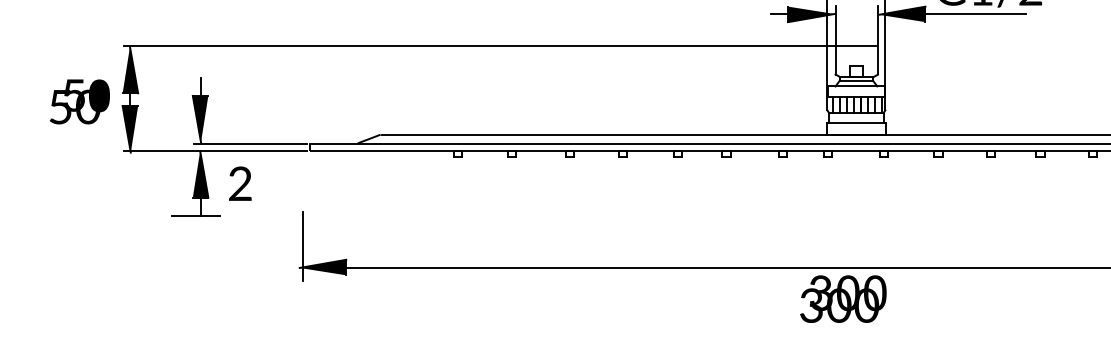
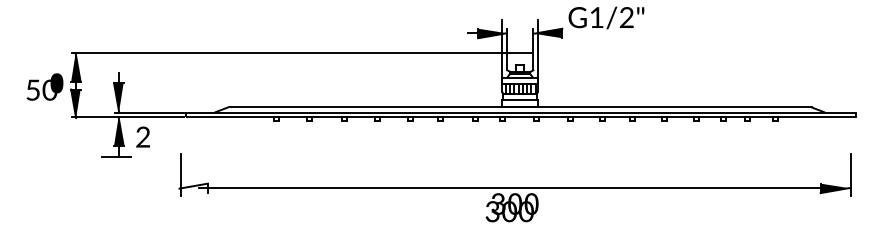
line: (969, 14) -> (589, 33), removed
fill: (74, 96) -> (41, 83), removed
fill: (322, 267) -> (193, 188), removed

